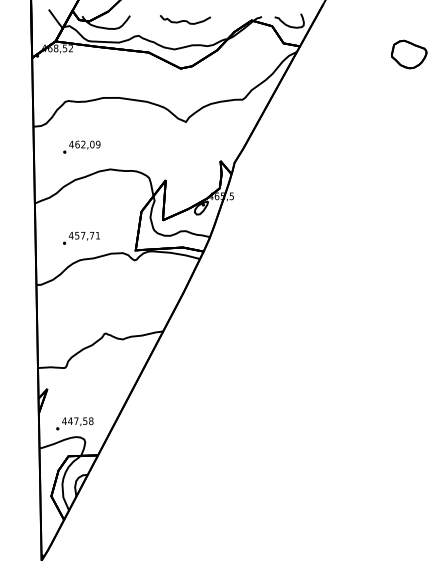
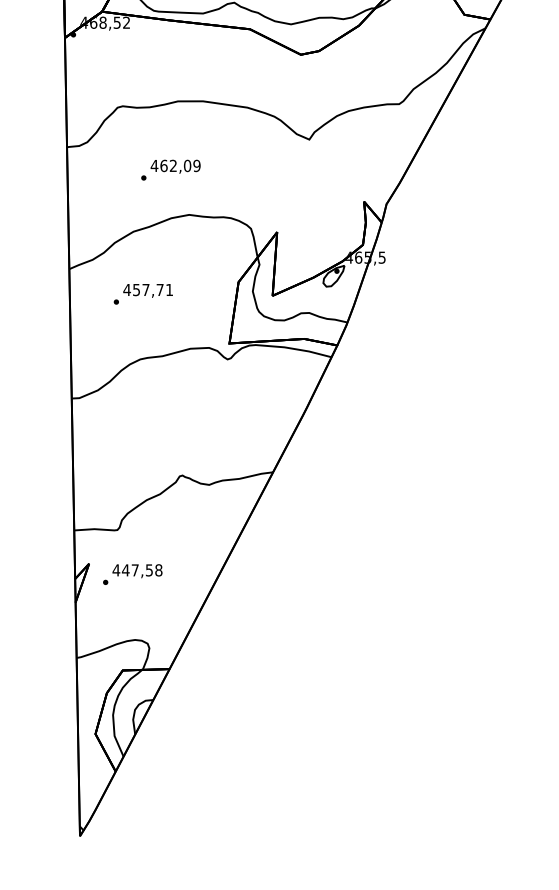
text: (81, 146) -> (170, 168), moved
text: (81, 238) -> (143, 294), moved
text: (74, 423) -> (132, 573), moved

